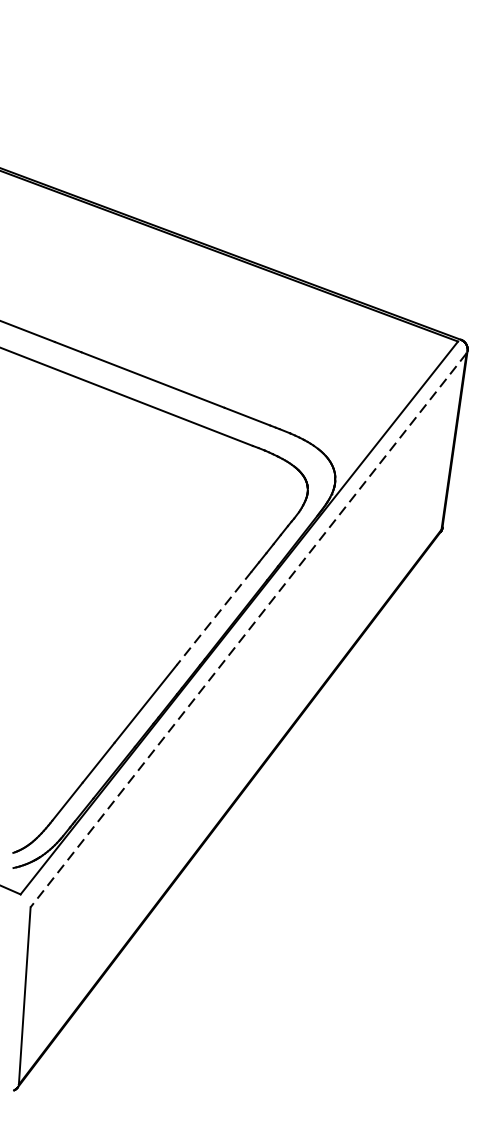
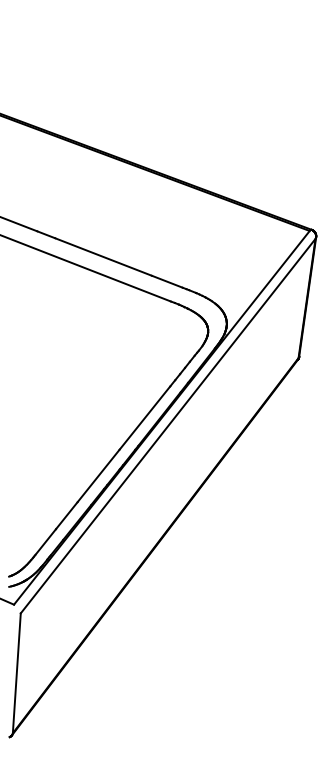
line: (213, 618) -> (144, 418), dashed -> solid
line: (247, 630) -> (167, 426), dashed -> solid

